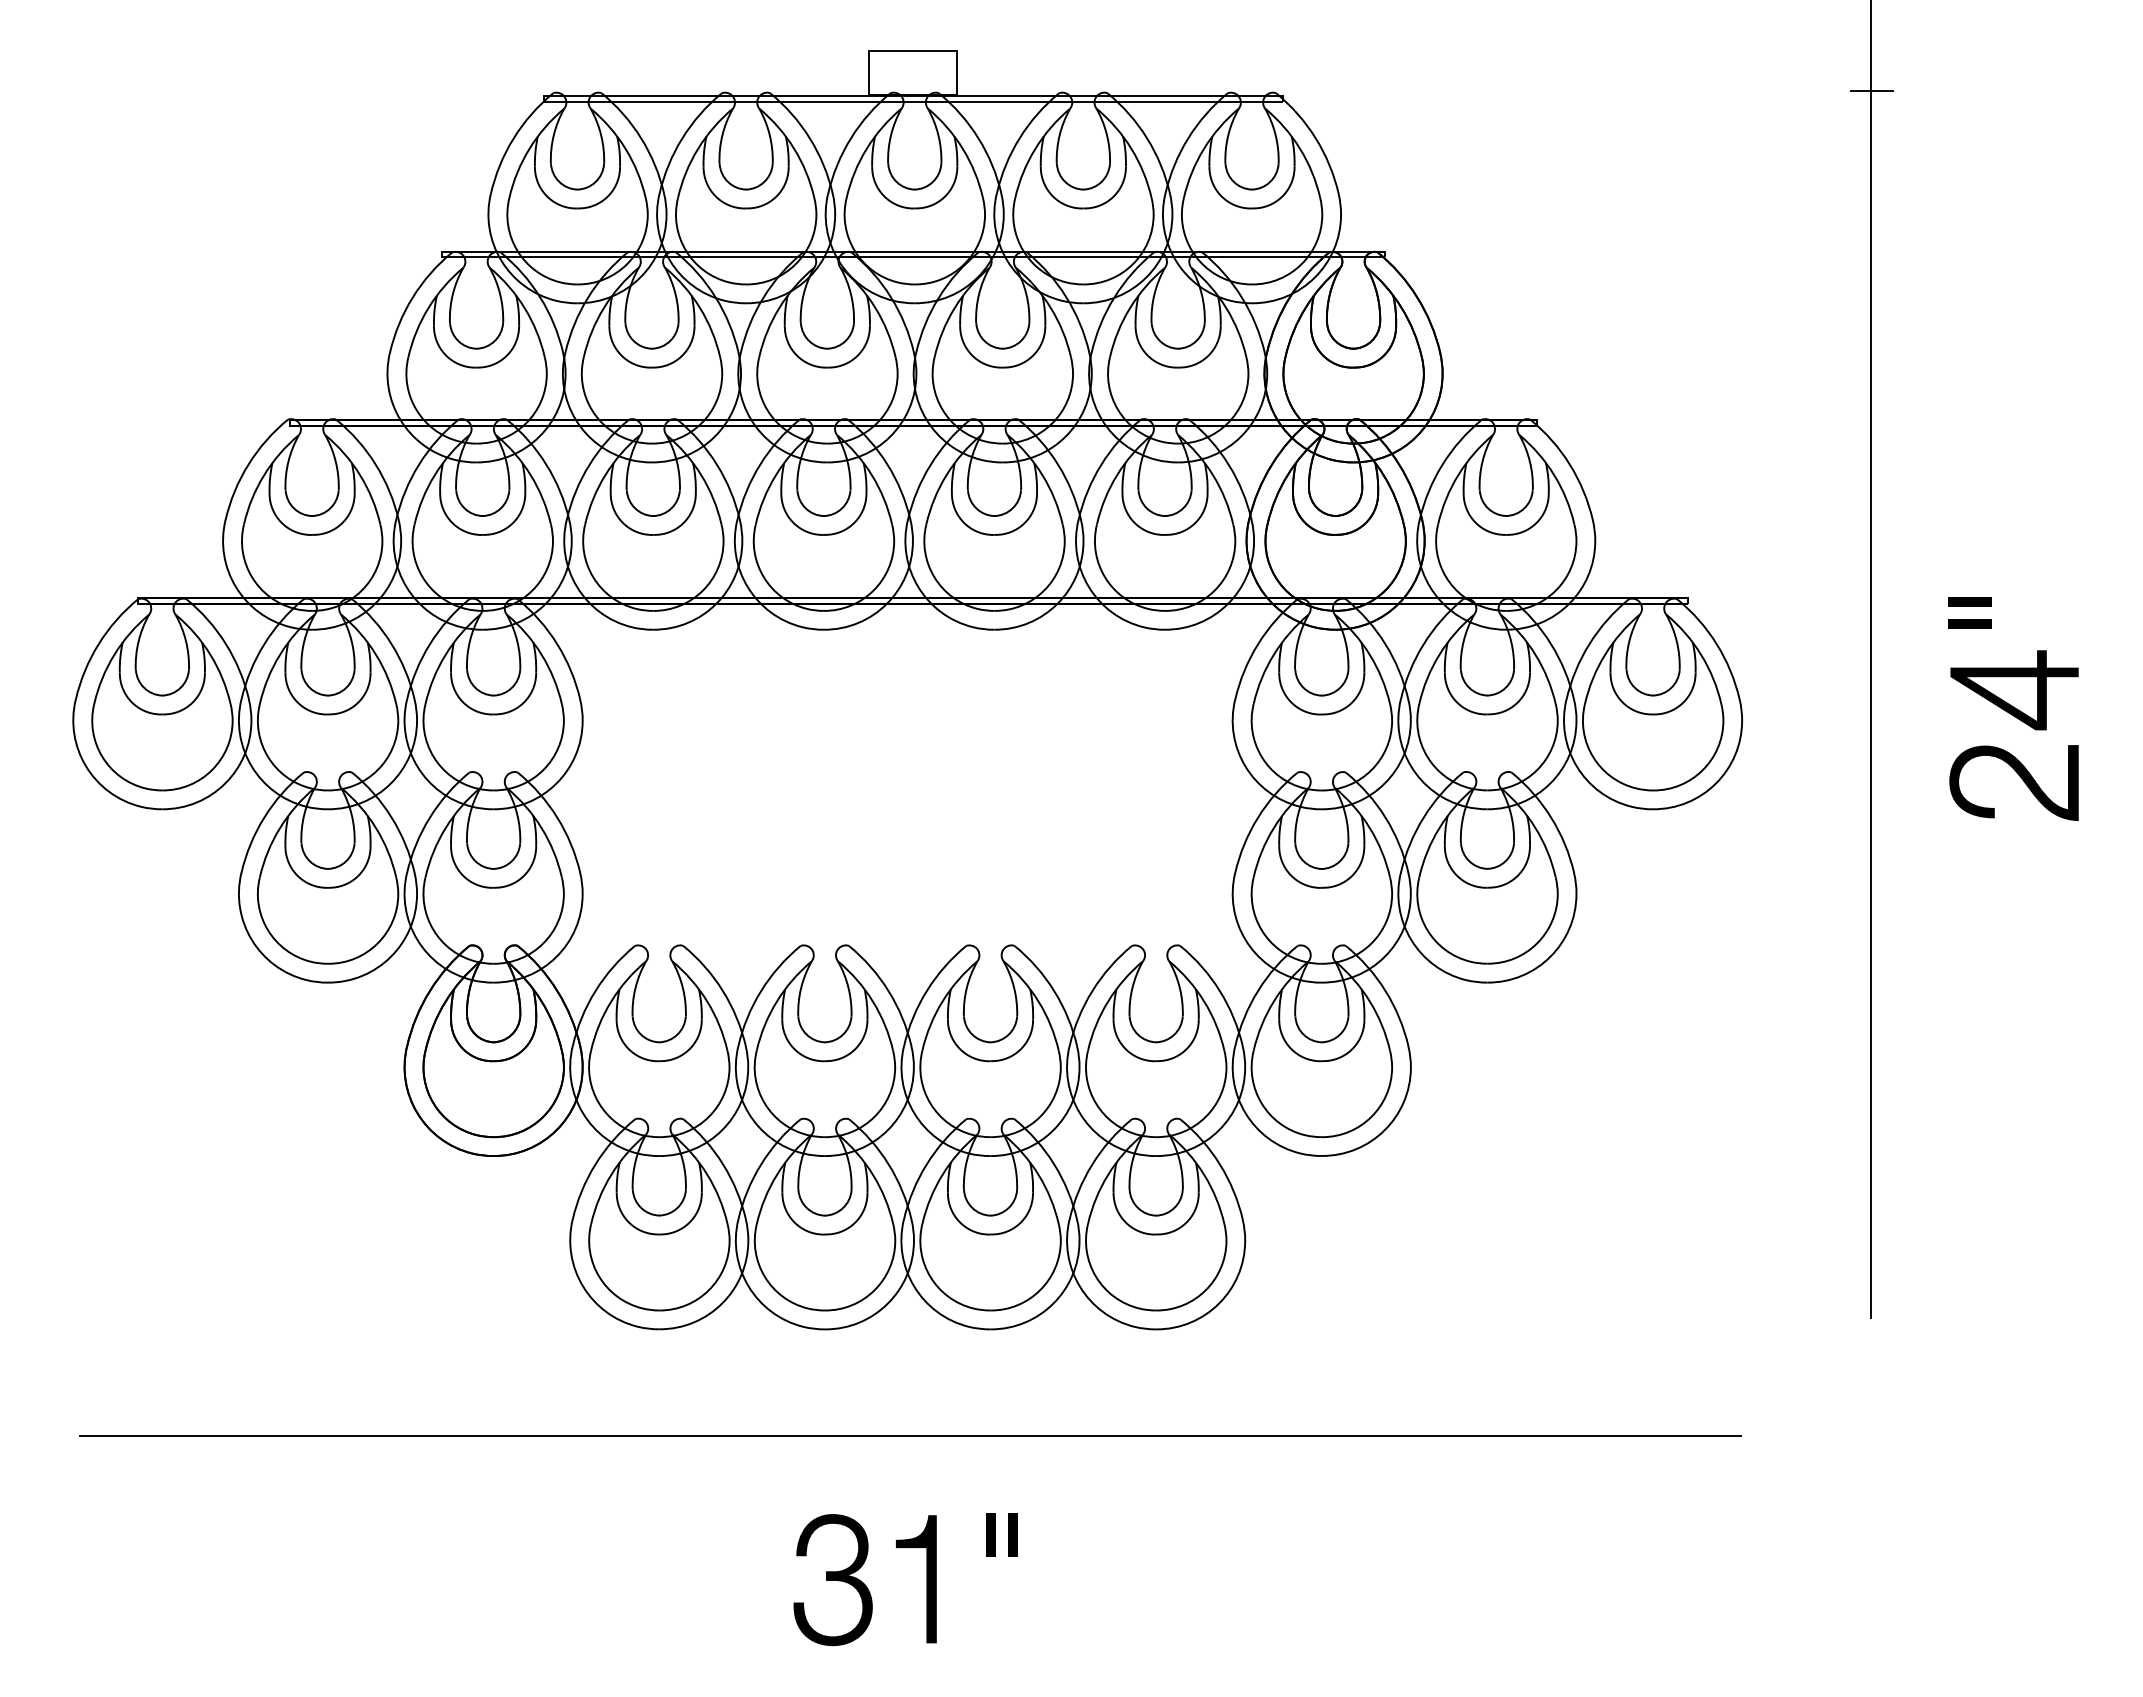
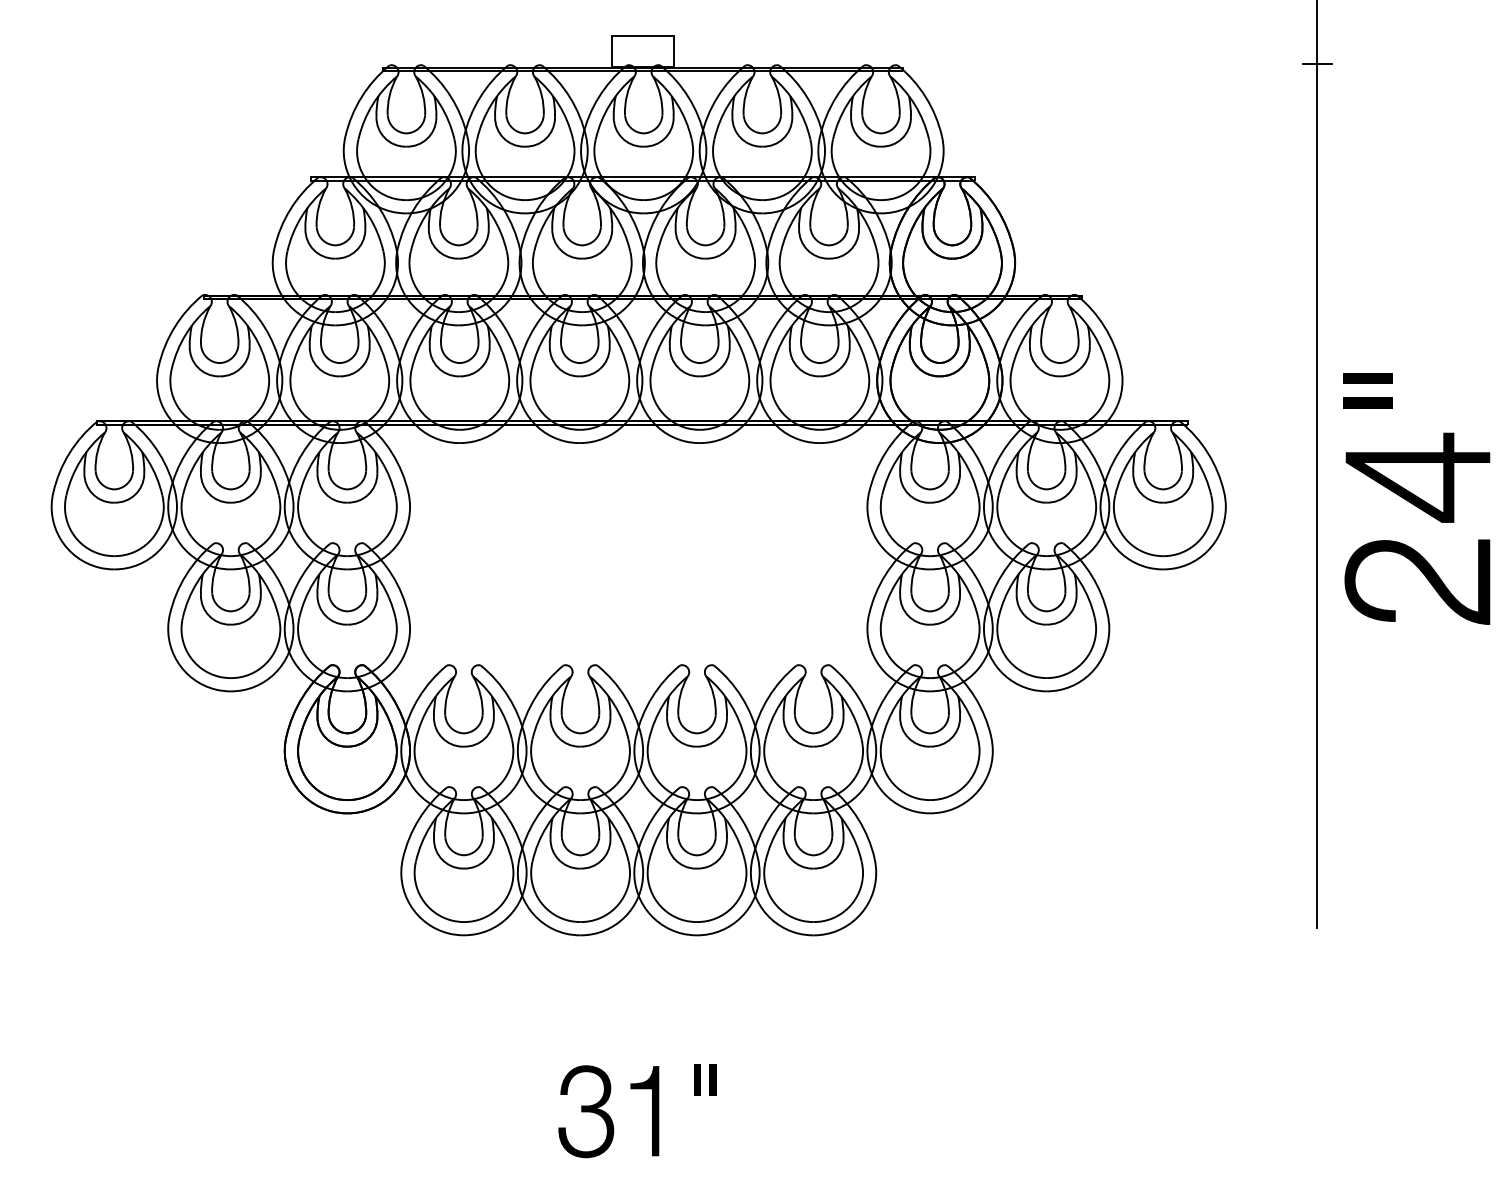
part: (2013, 708) -> (1416, 498), size x1.6
line: (910, 1435) -> (640, 1010), removed

